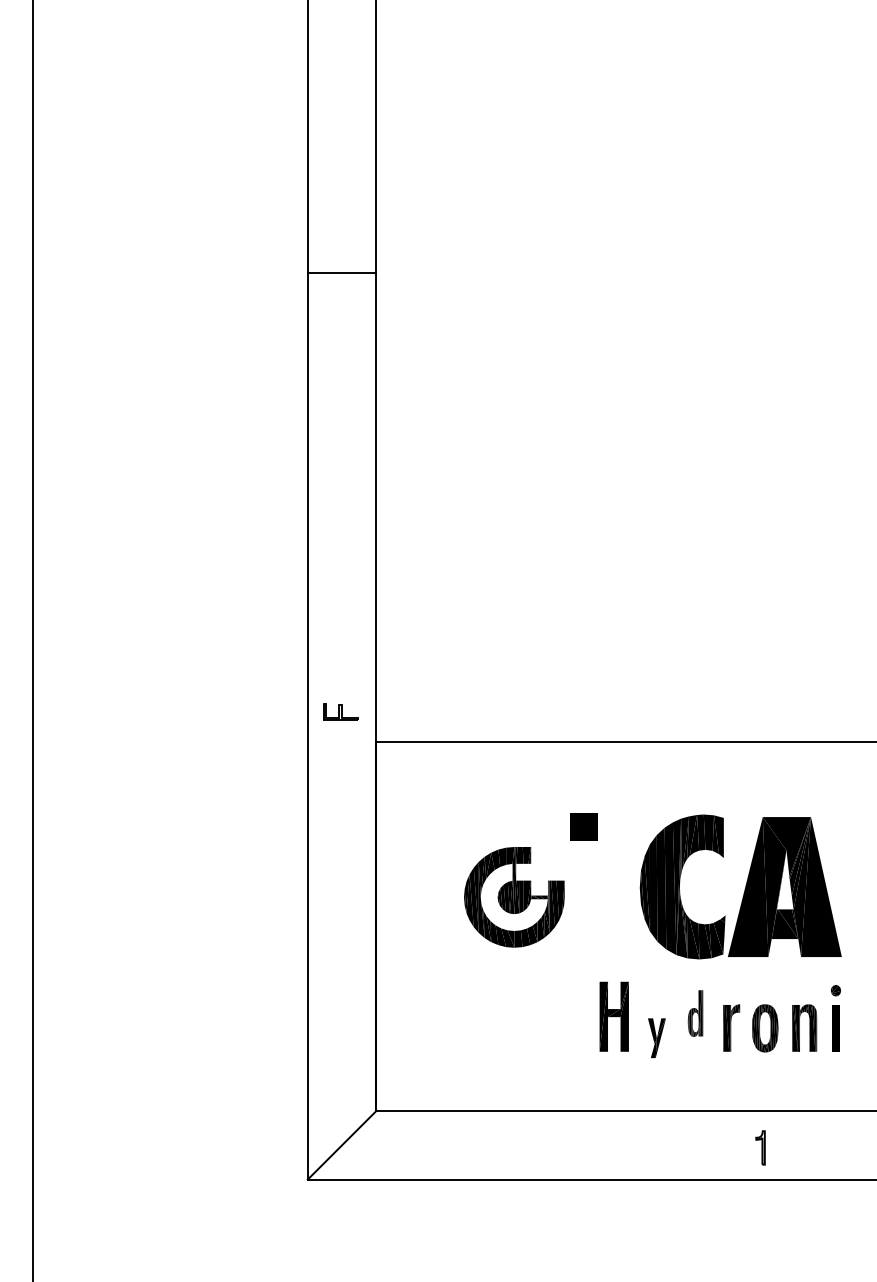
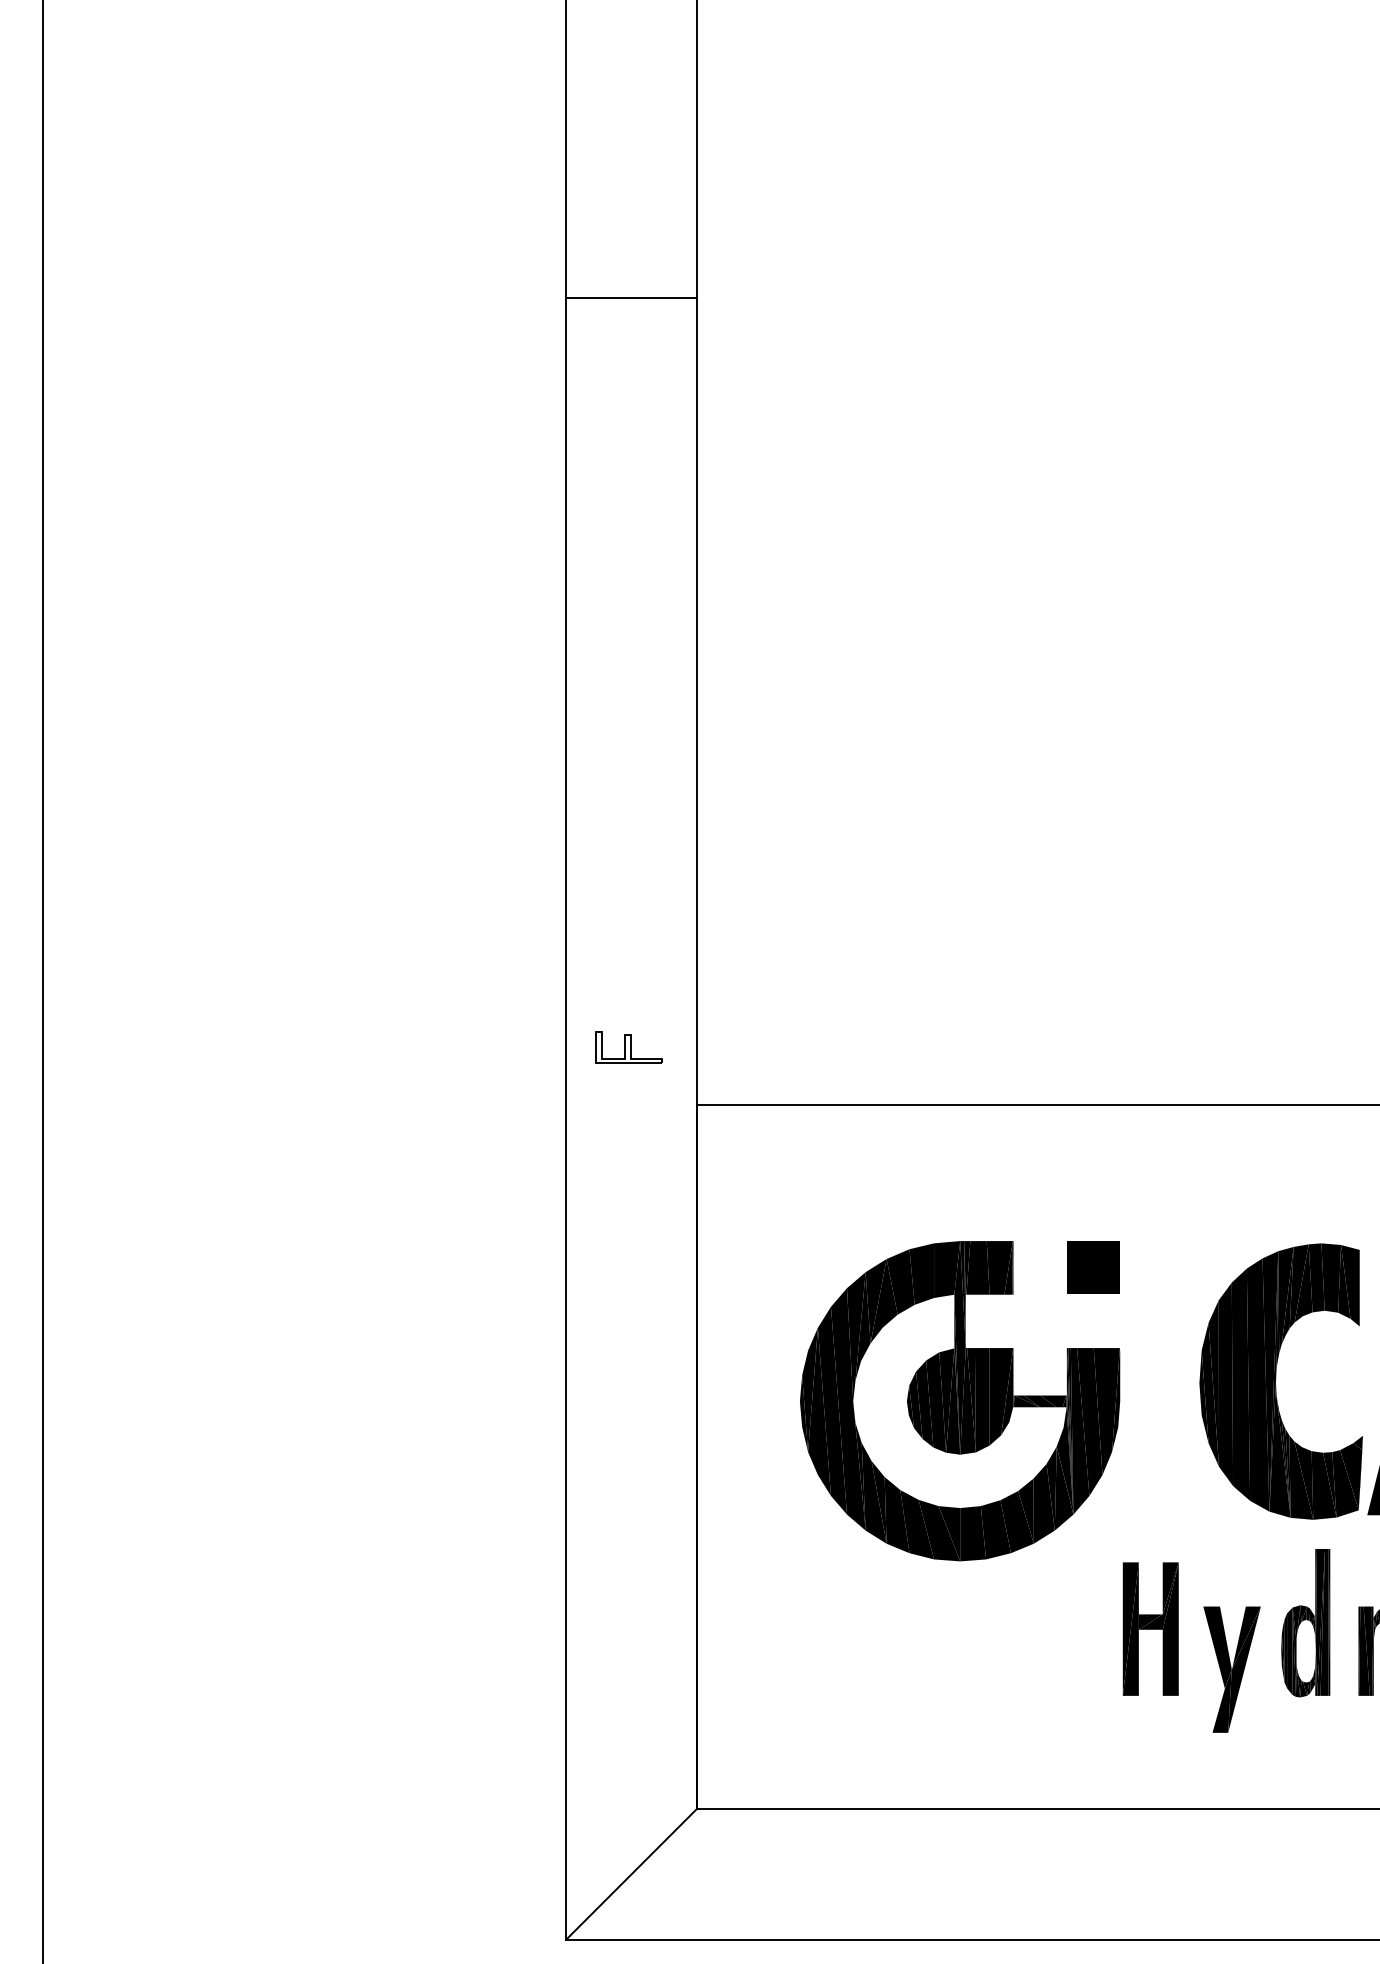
line: (341, 272) -> (630, 297), moved
part: (514, 897) -> (960, 1401), size x1.67
part: (695, 1013) -> (1305, 1622), size x1.67
part: (656, 1038) -> (1231, 1670), size x1.67

